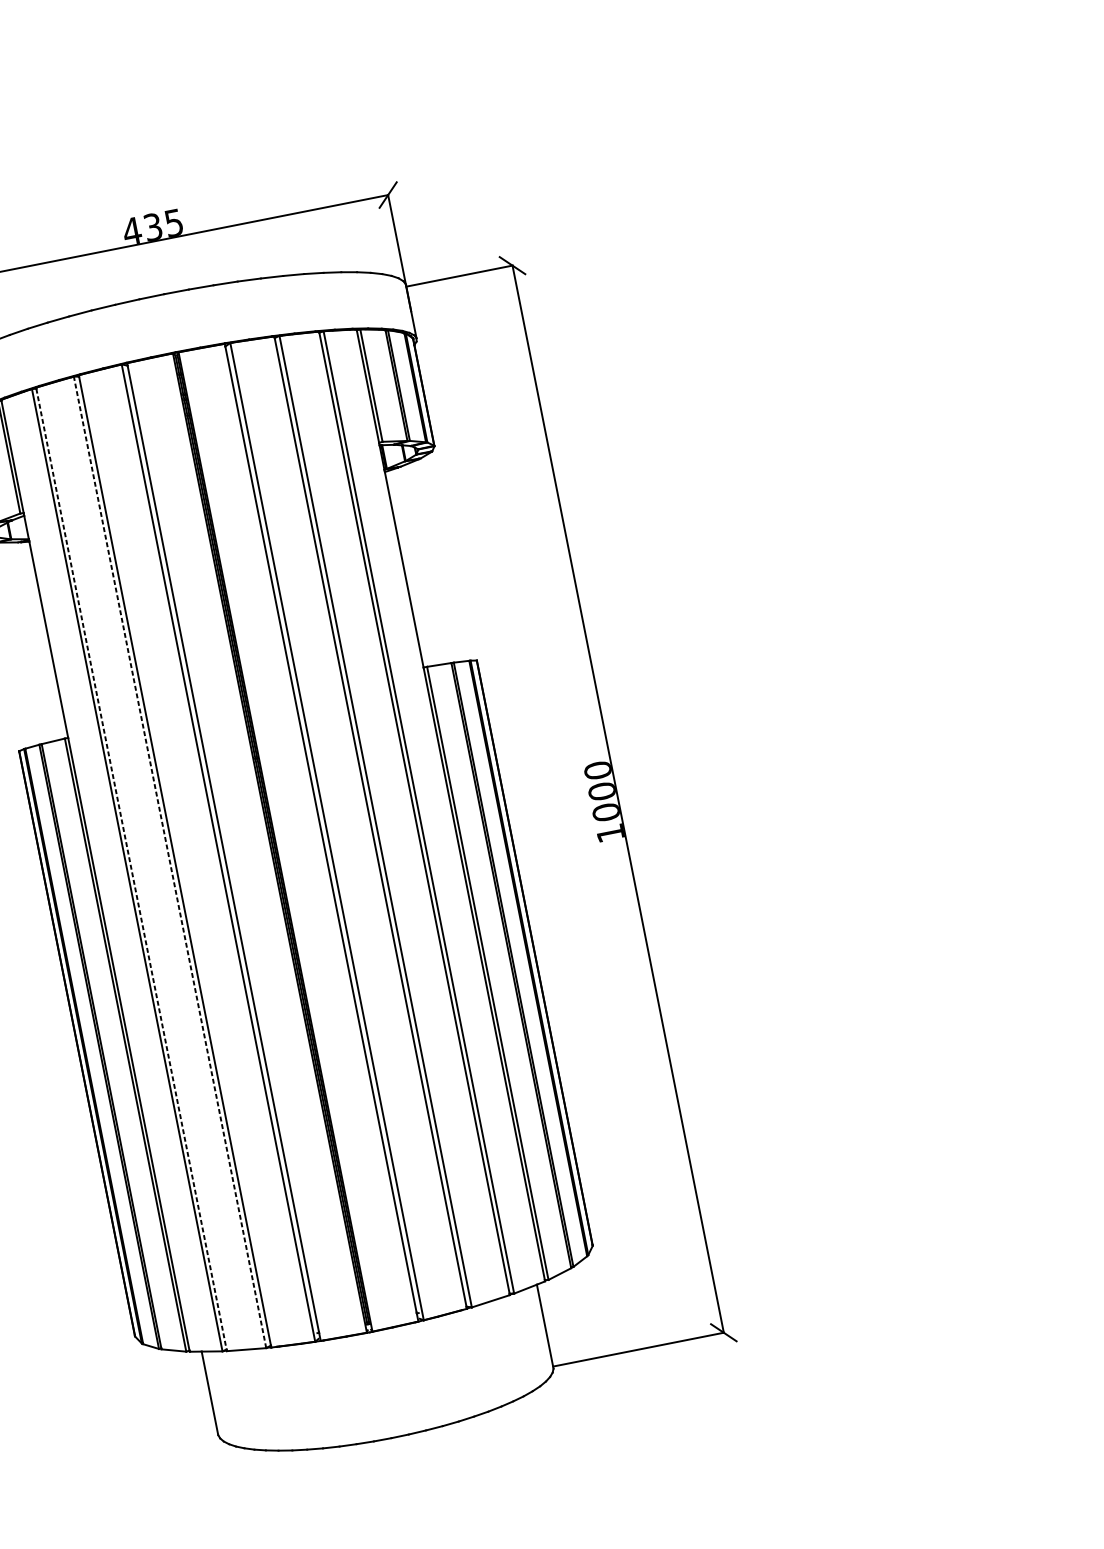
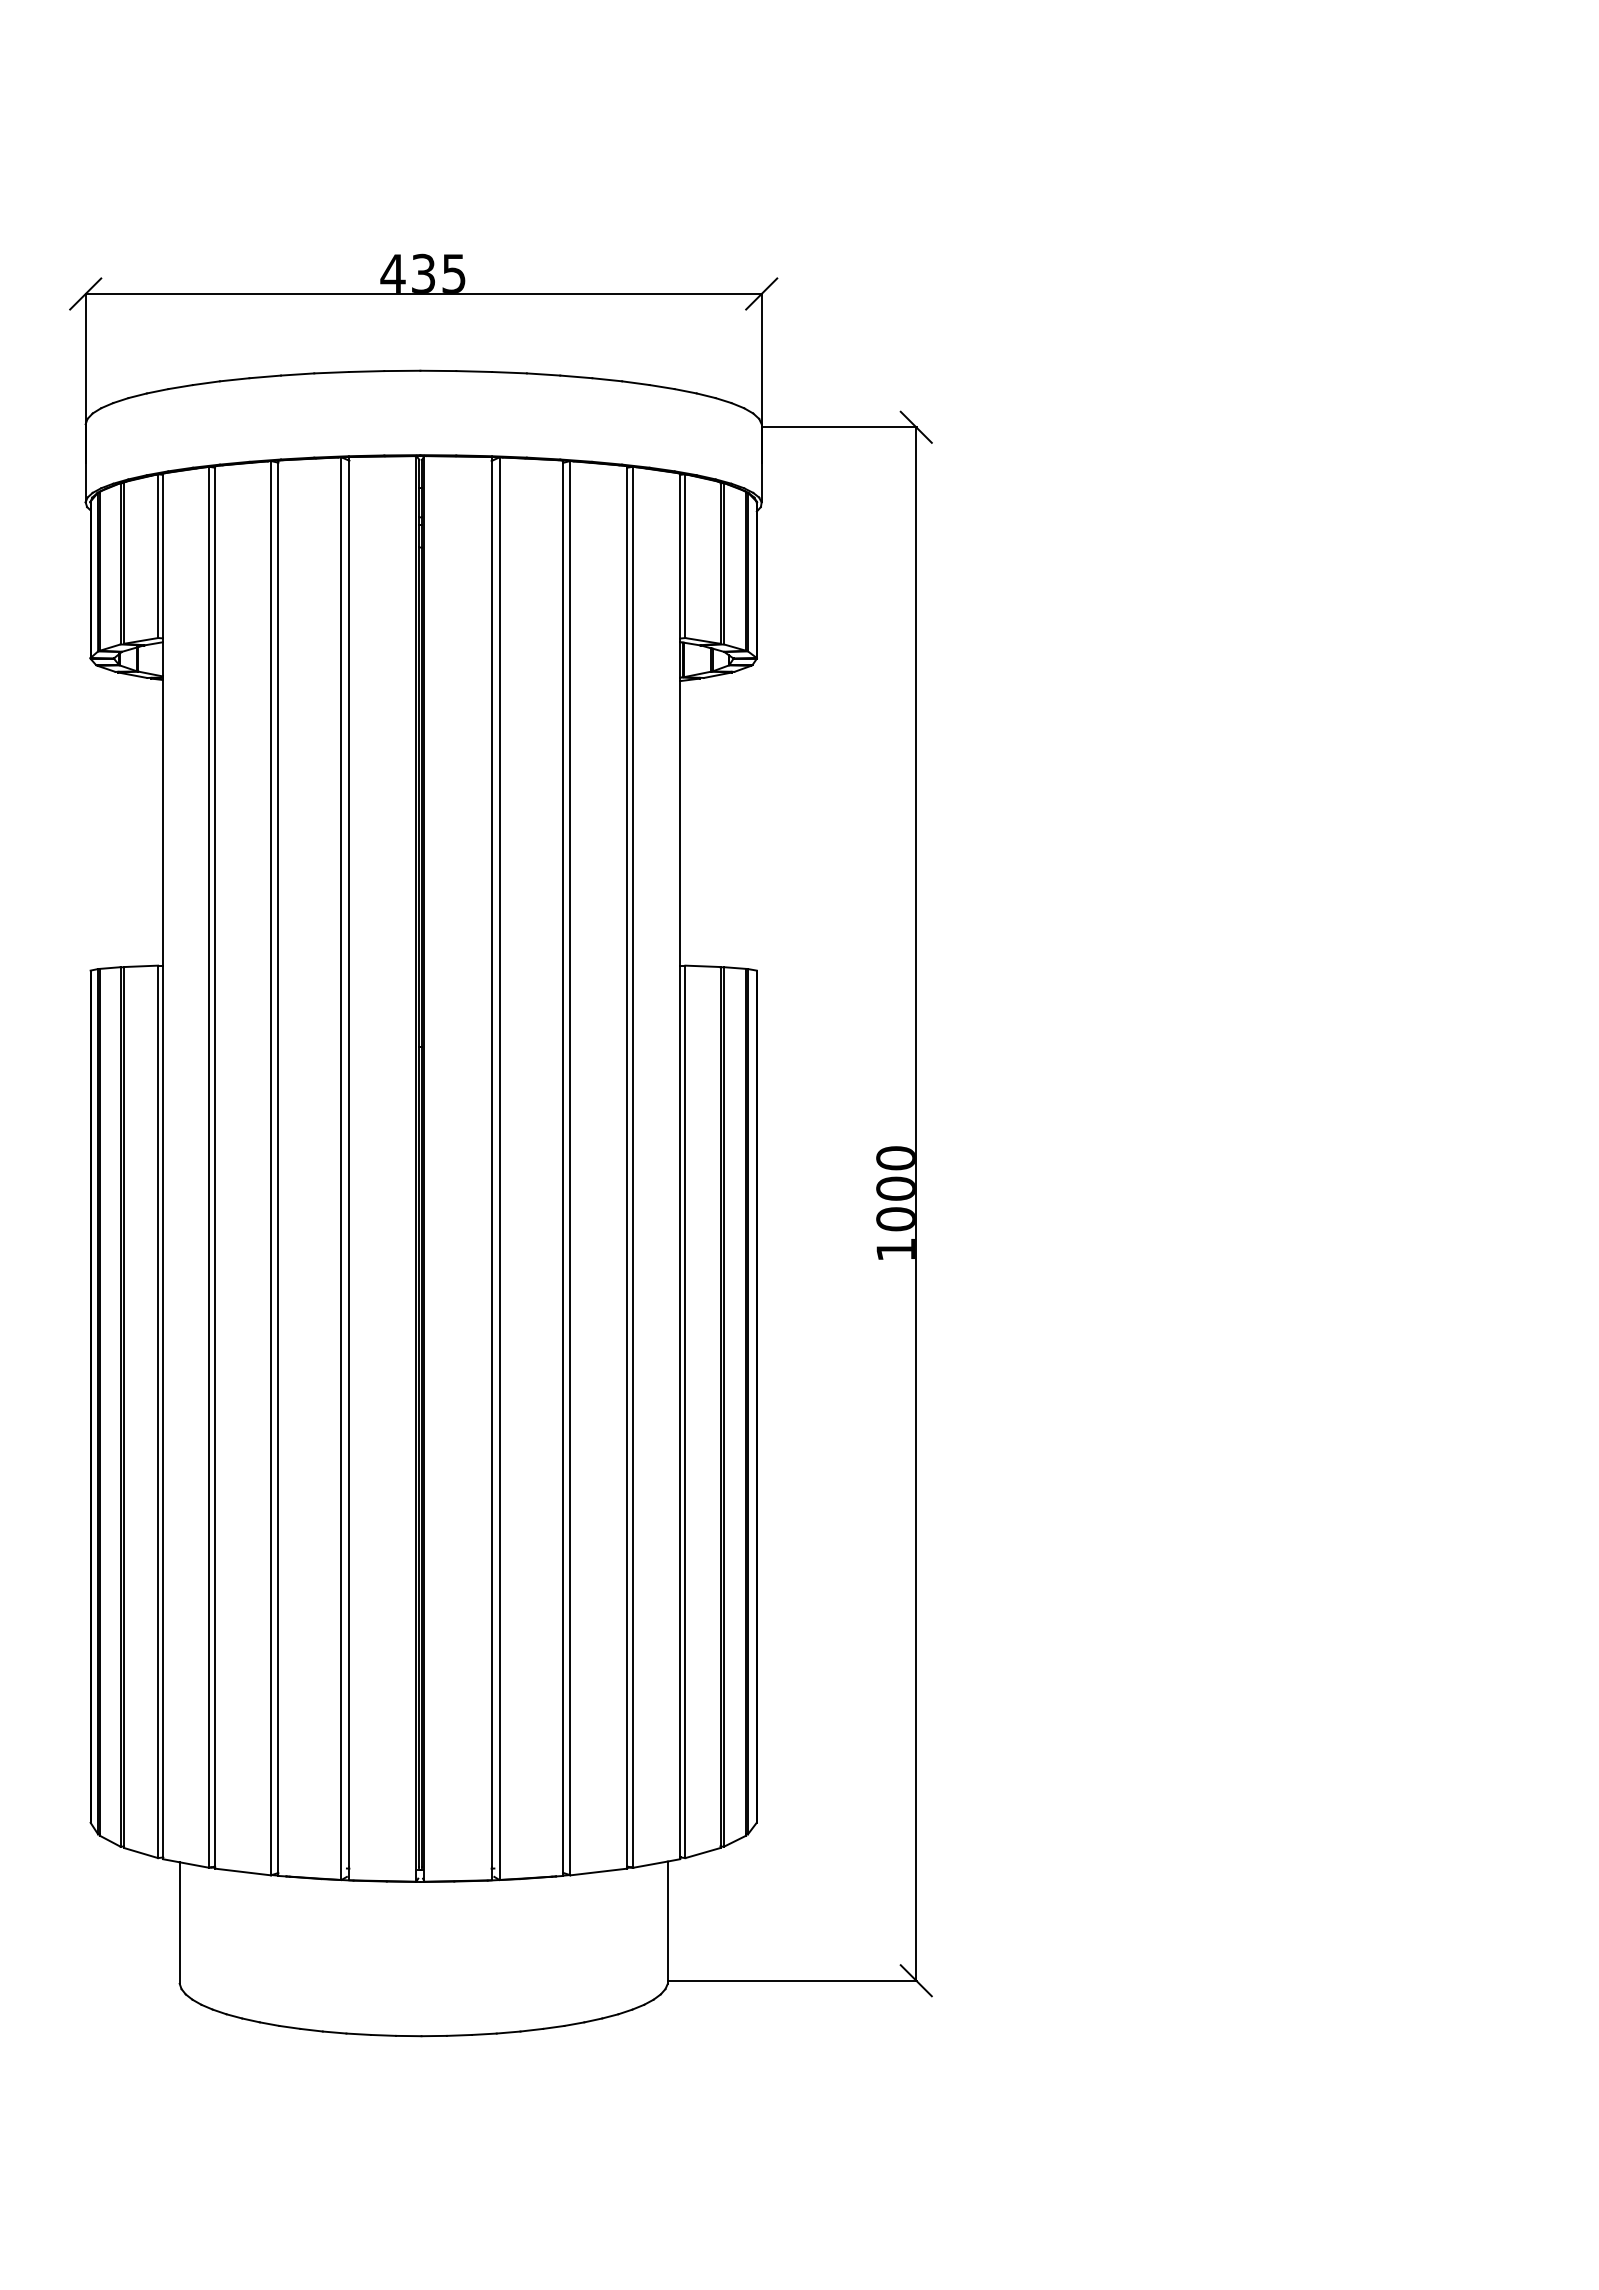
line: (170, 861) -> (271, 1167), dashed -> solid
line: (131, 869) -> (215, 1167), dashed -> solid

